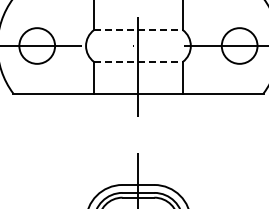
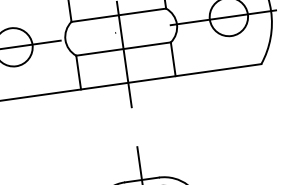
line: (138, 30) -> (118, 15), dashed -> solid
line: (138, 61) -> (123, 48), dashed -> solid

